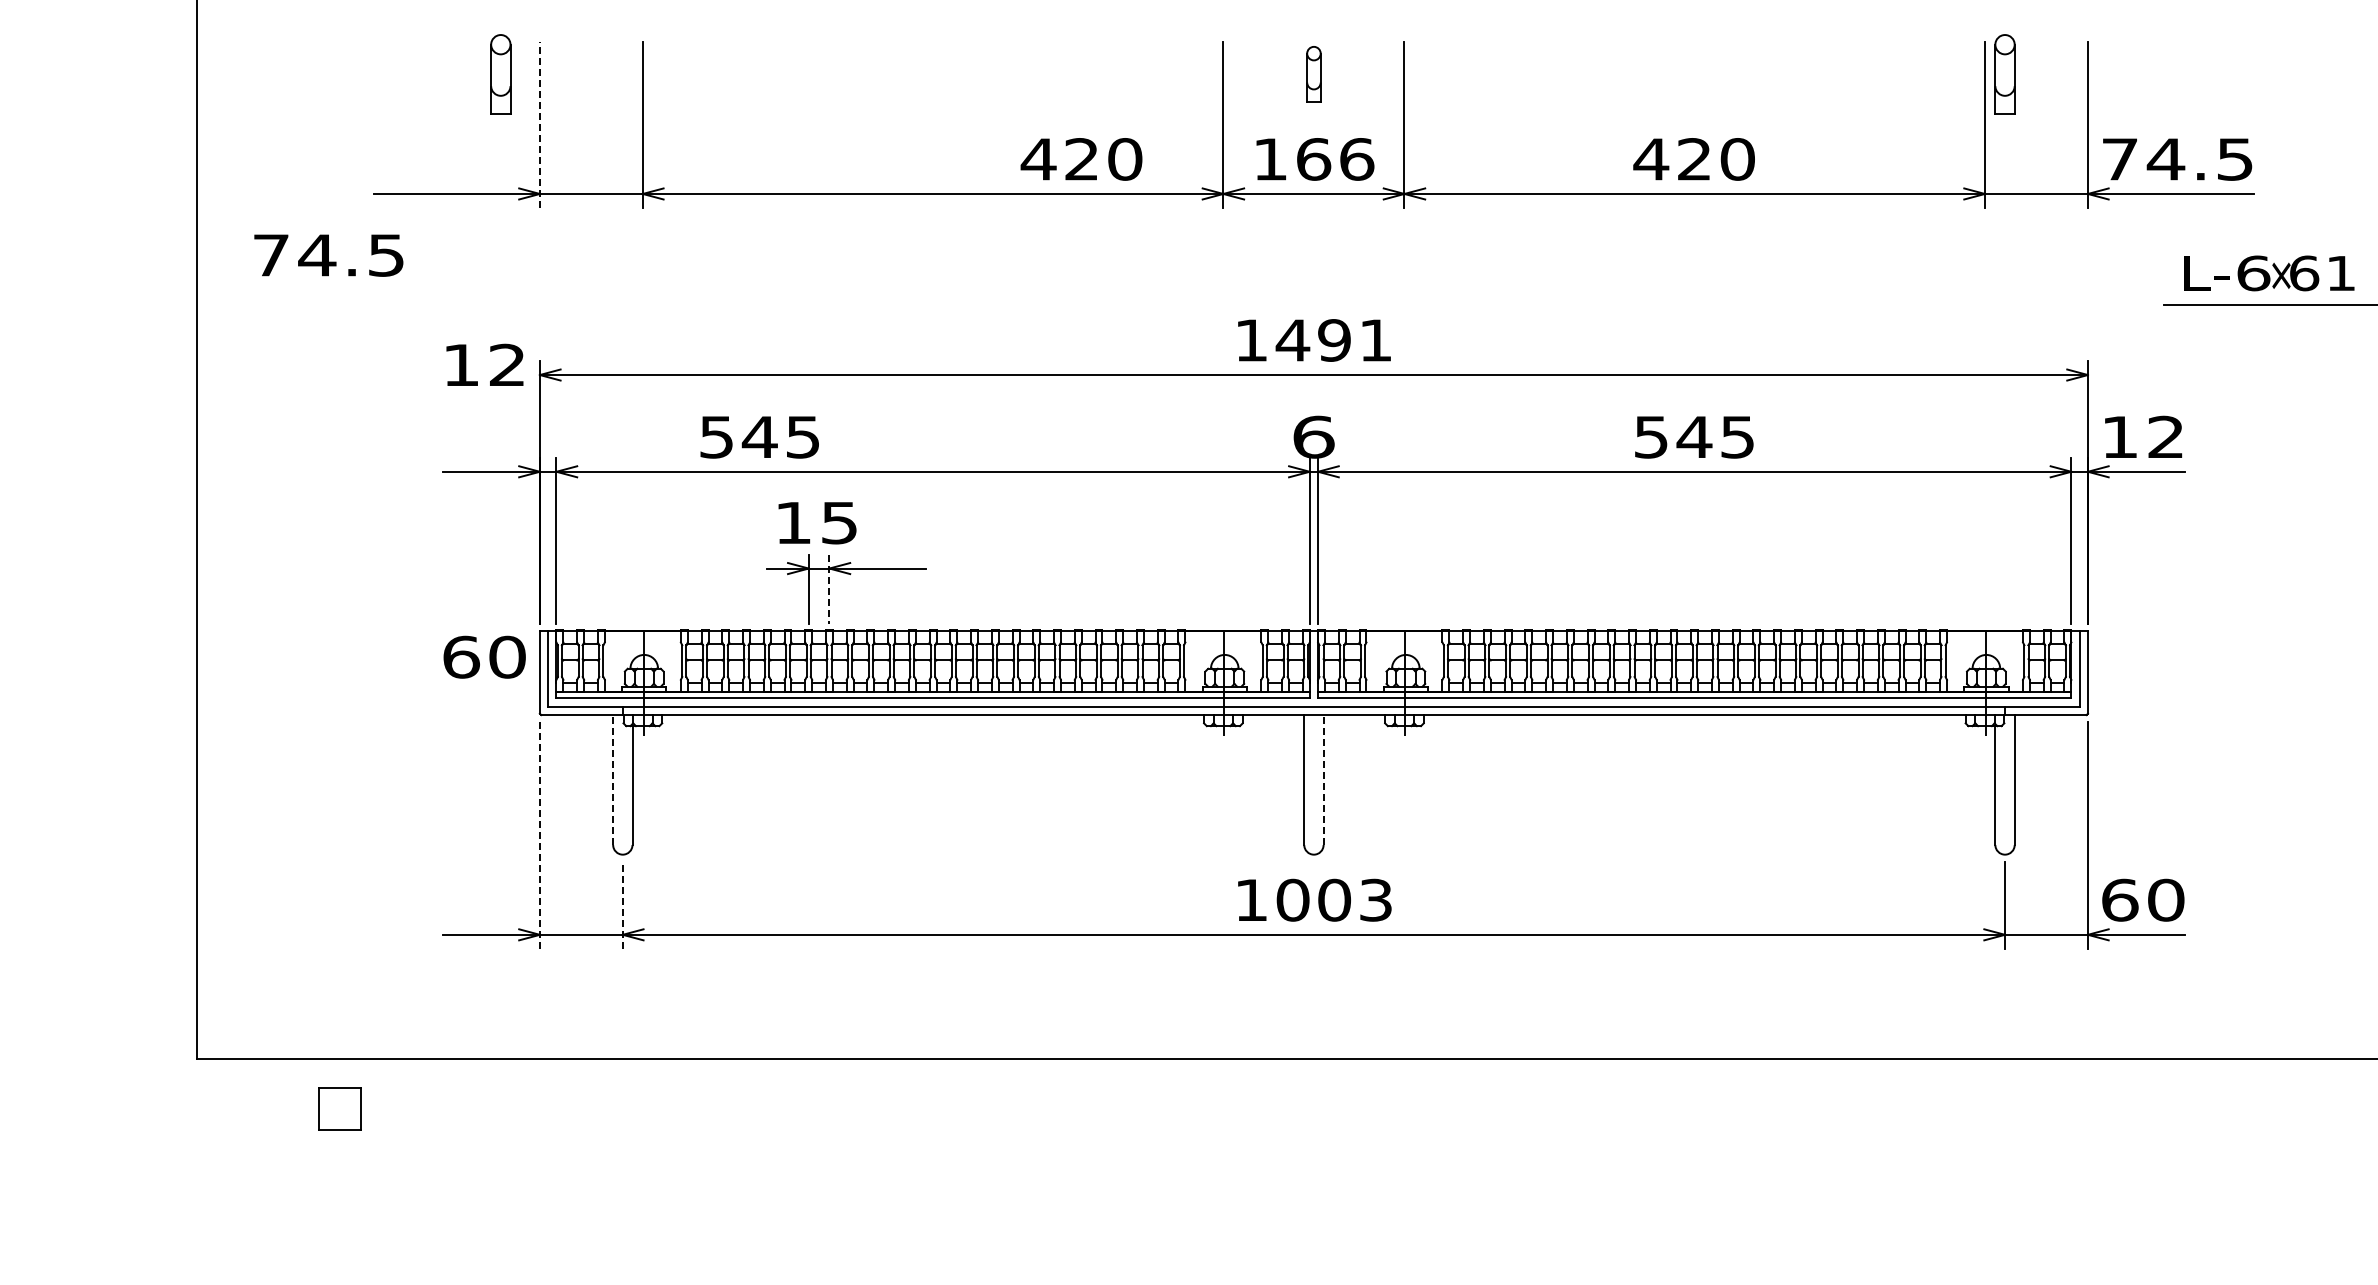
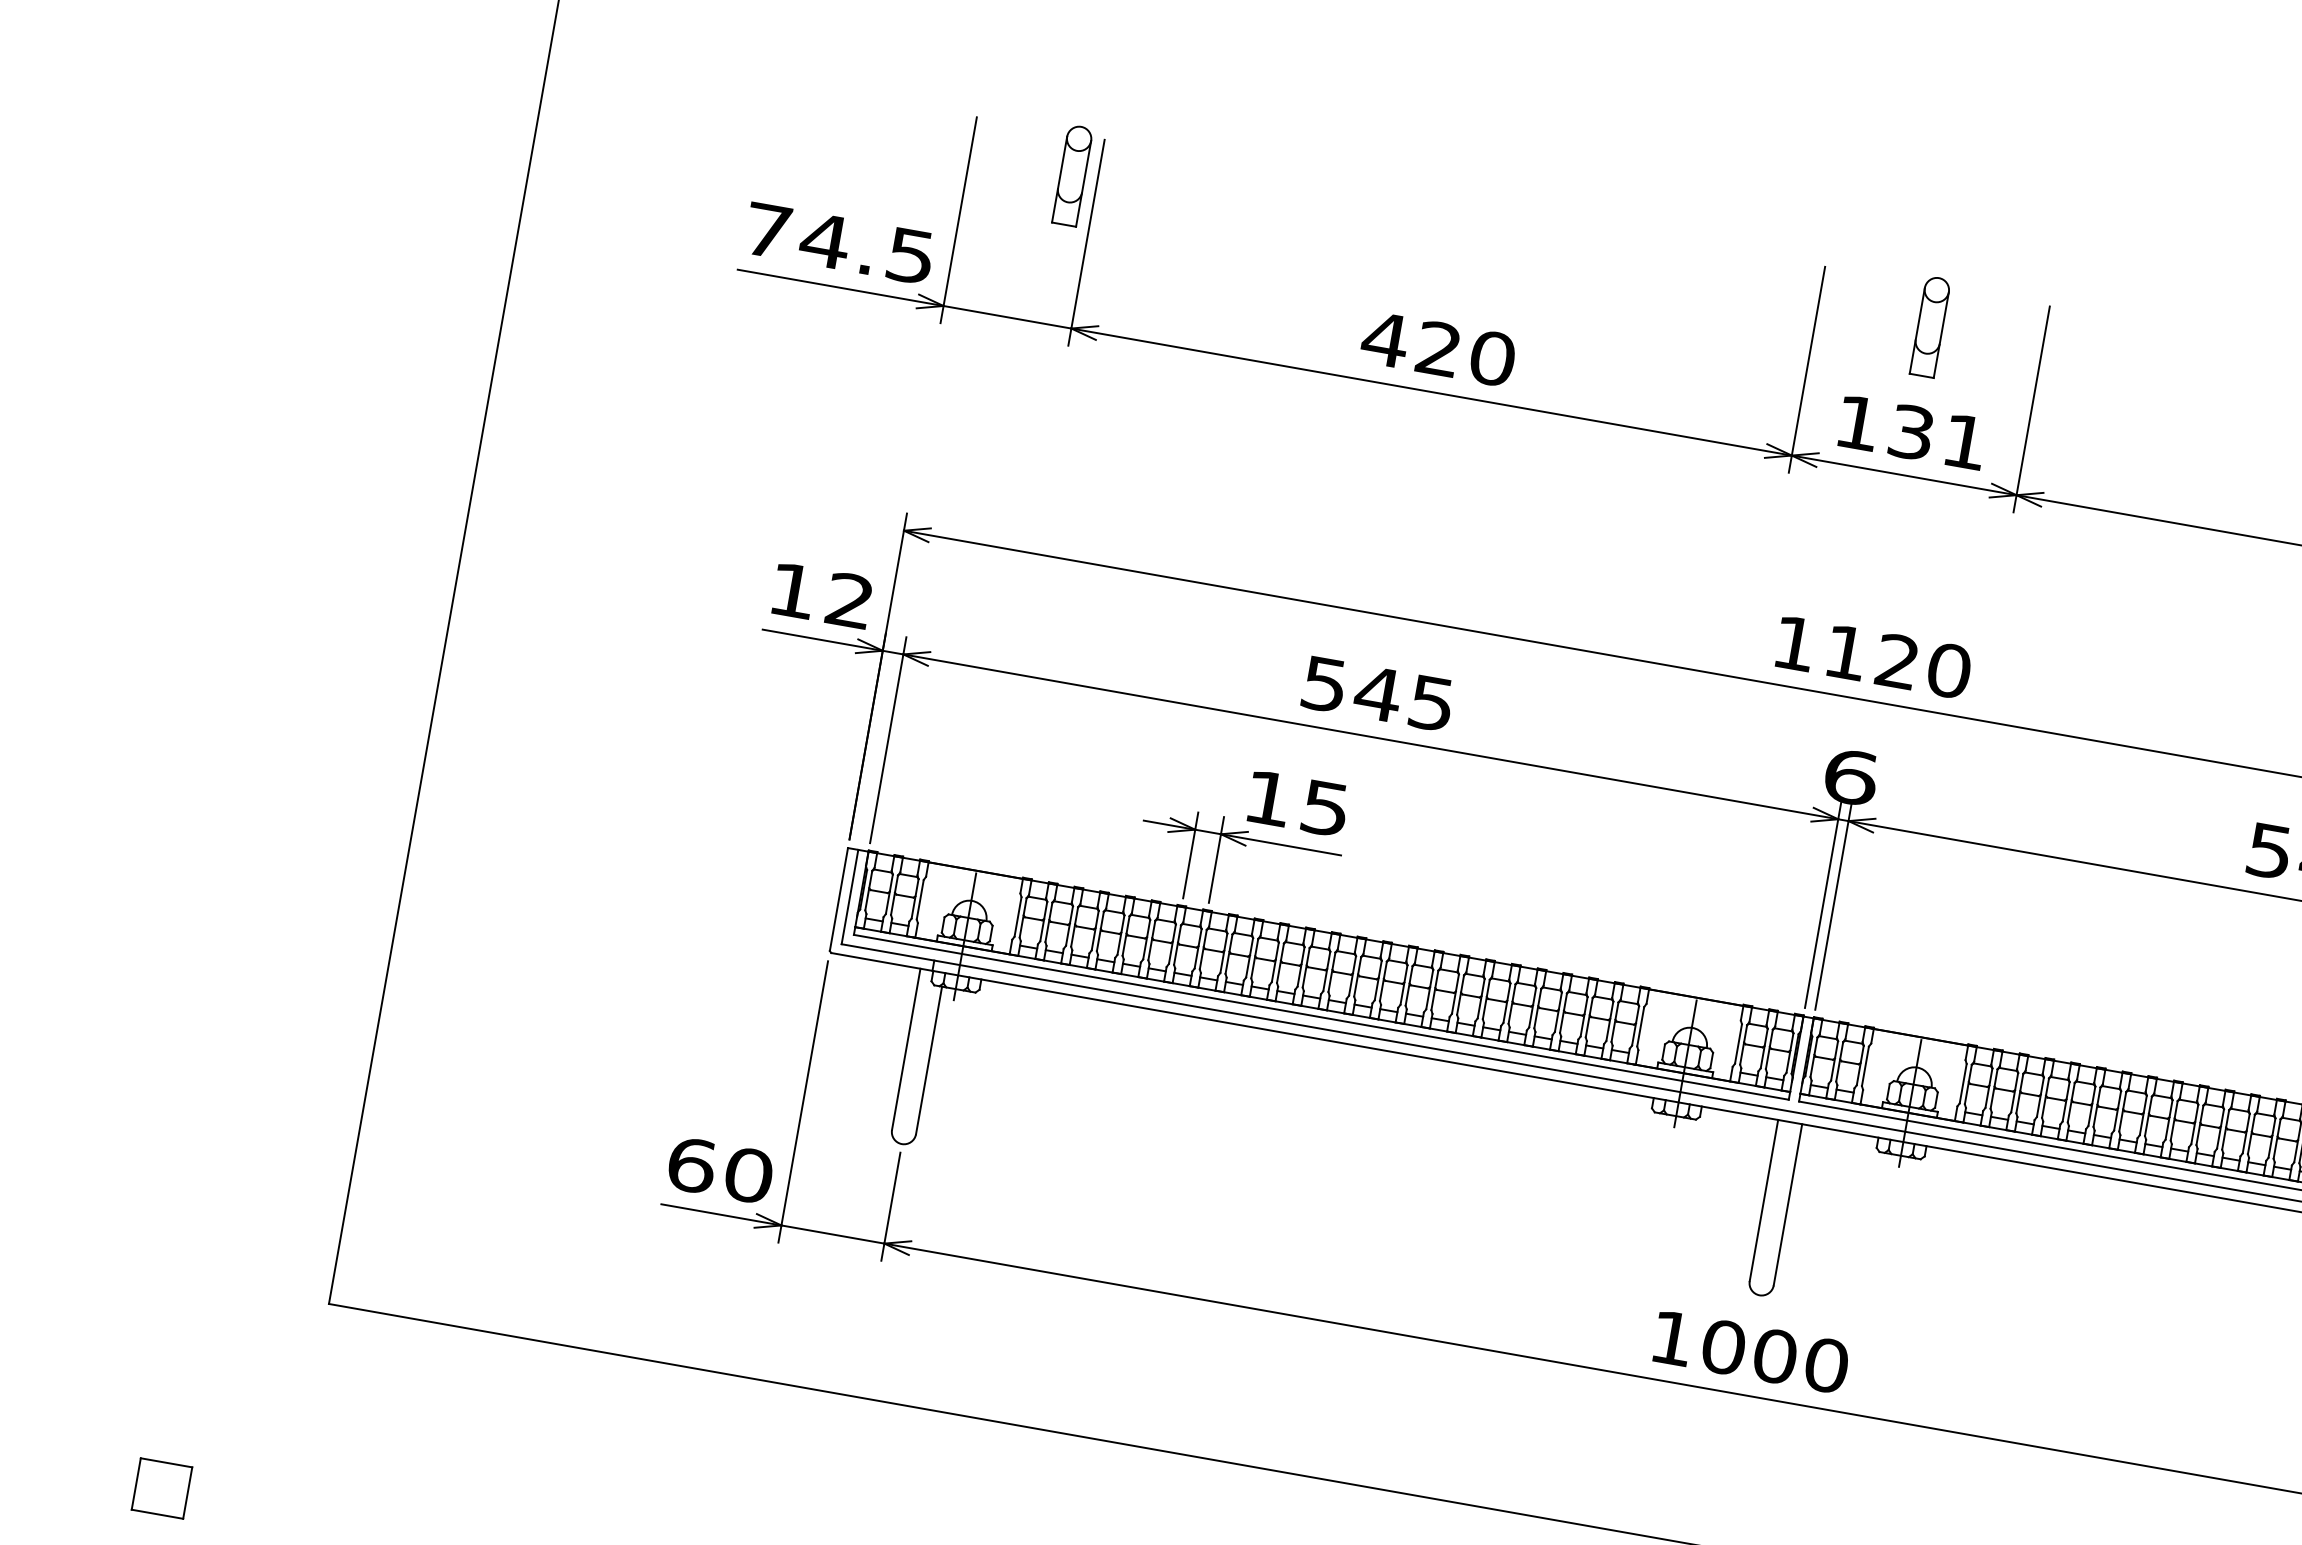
part: (500, 74) -> (1072, 175), moved
part: (1313, 74) -> (1929, 327), size x1.43
line: (539, 124) -> (958, 219), dashed -> solid
text: (1081, 159) -> (1438, 349), moved
text: (1335, 159) -> (1938, 437), 166 -> 131
text: (328, 255) -> (838, 243), moved
text: (1333, 340) -> (1896, 661), 1491 -> 1120
text: (484, 364) -> (821, 594), moved
text: (759, 437) -> (1377, 694), moved
text: (817, 523) -> (1297, 804), moved
line: (829, 589) -> (1216, 860), dashed -> solid
text: (484, 656) -> (720, 1169), moved
line: (613, 780) -> (906, 1050), dashed -> solid
line: (1323, 780) -> (1787, 1205), dashed -> solid
line: (539, 834) -> (802, 1100), dashed -> solid
text: (1375, 899) -> (1826, 1364), 1003 -> 1000
line: (622, 905) -> (890, 1207), dashed -> solid
part: (339, 1108) -> (161, 1488), moved

